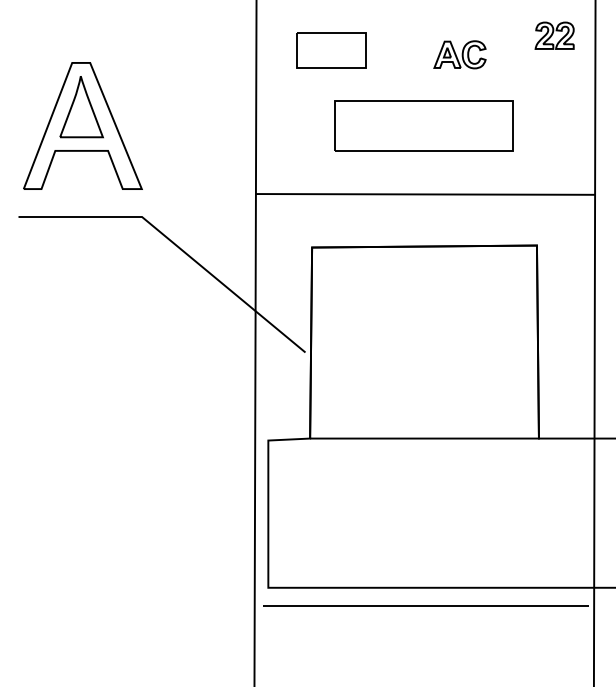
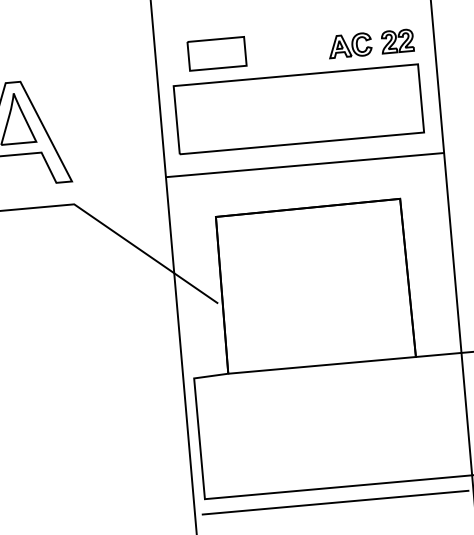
part: (554, 35) -> (397, 41), moved
part: (459, 54) -> (349, 45), moved
part: (423, 126) -> (298, 109), size x1.67

